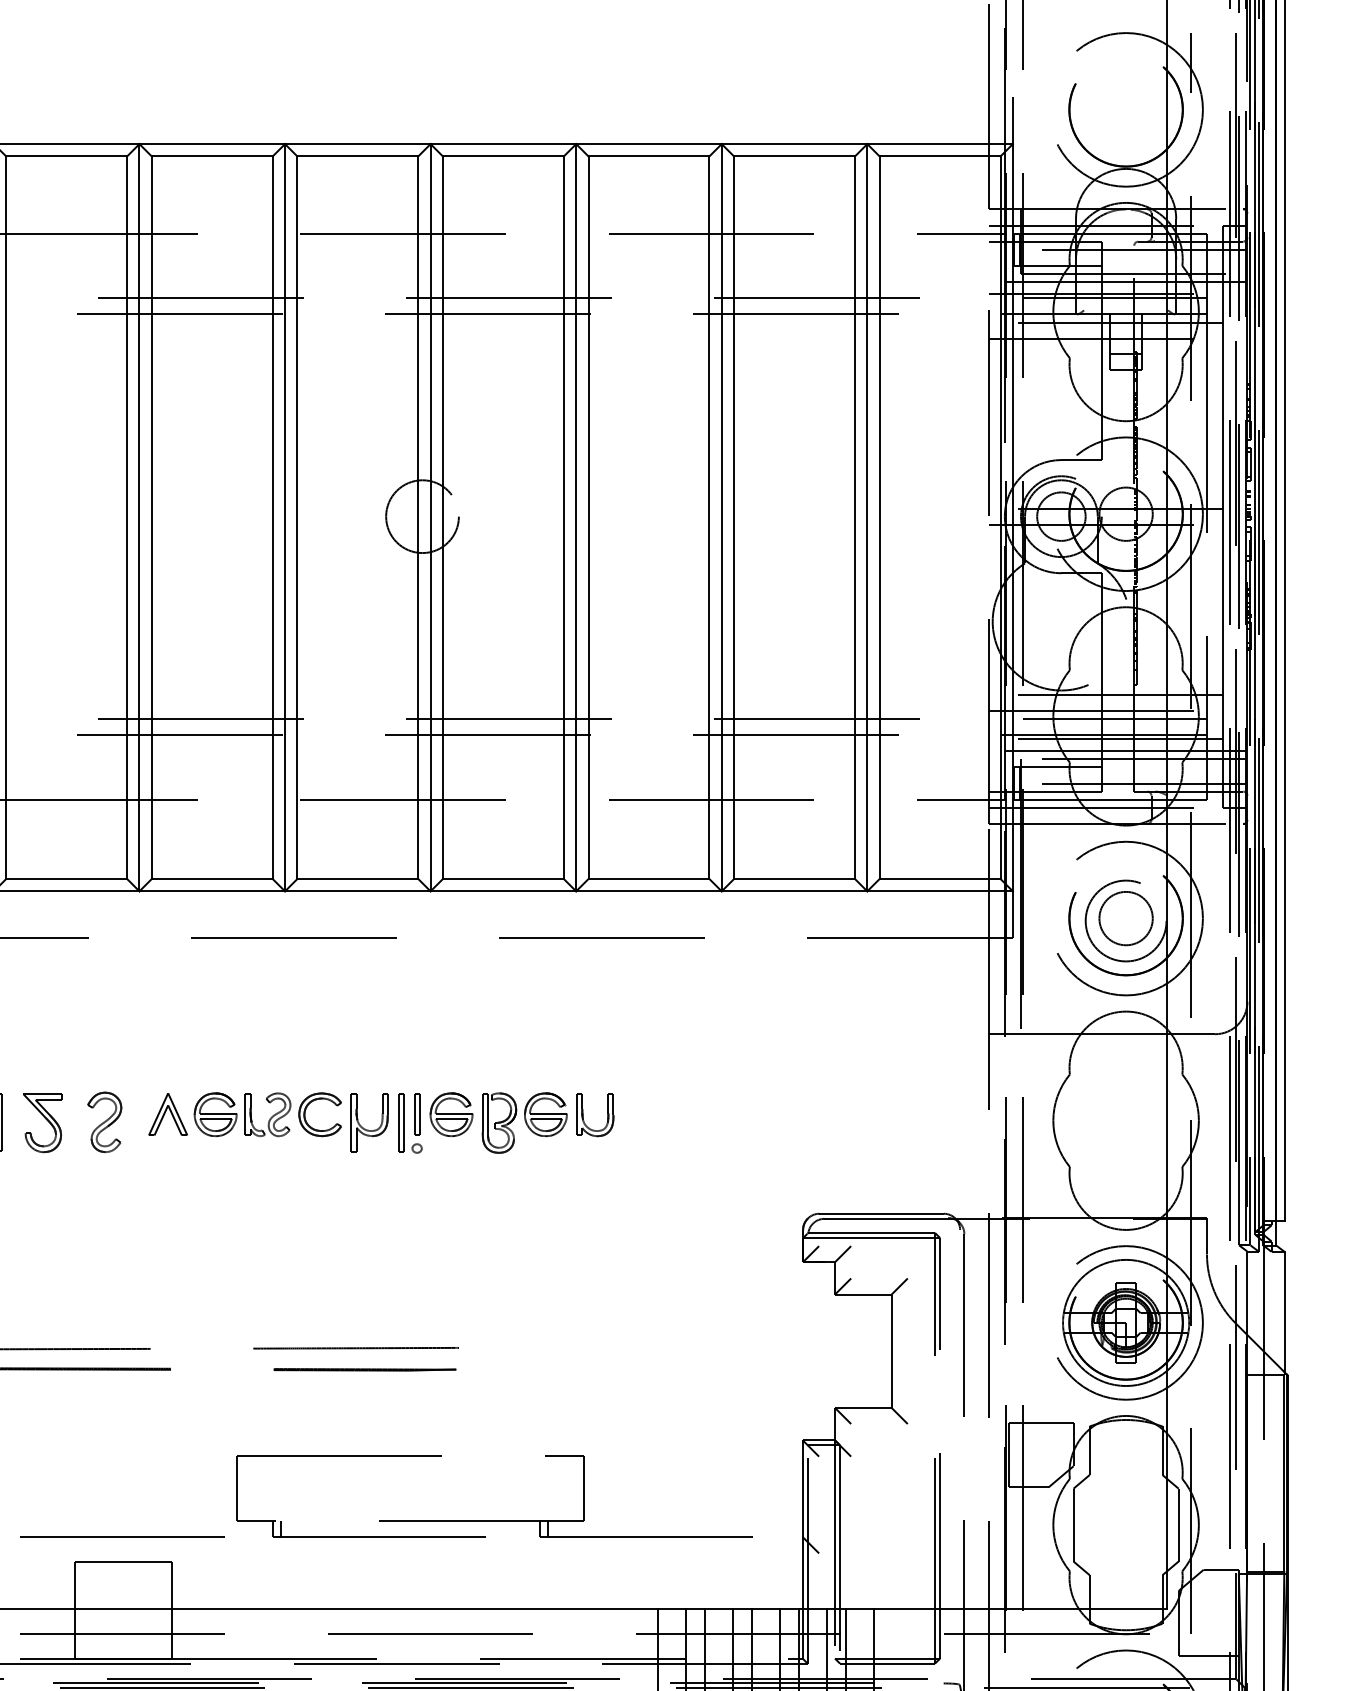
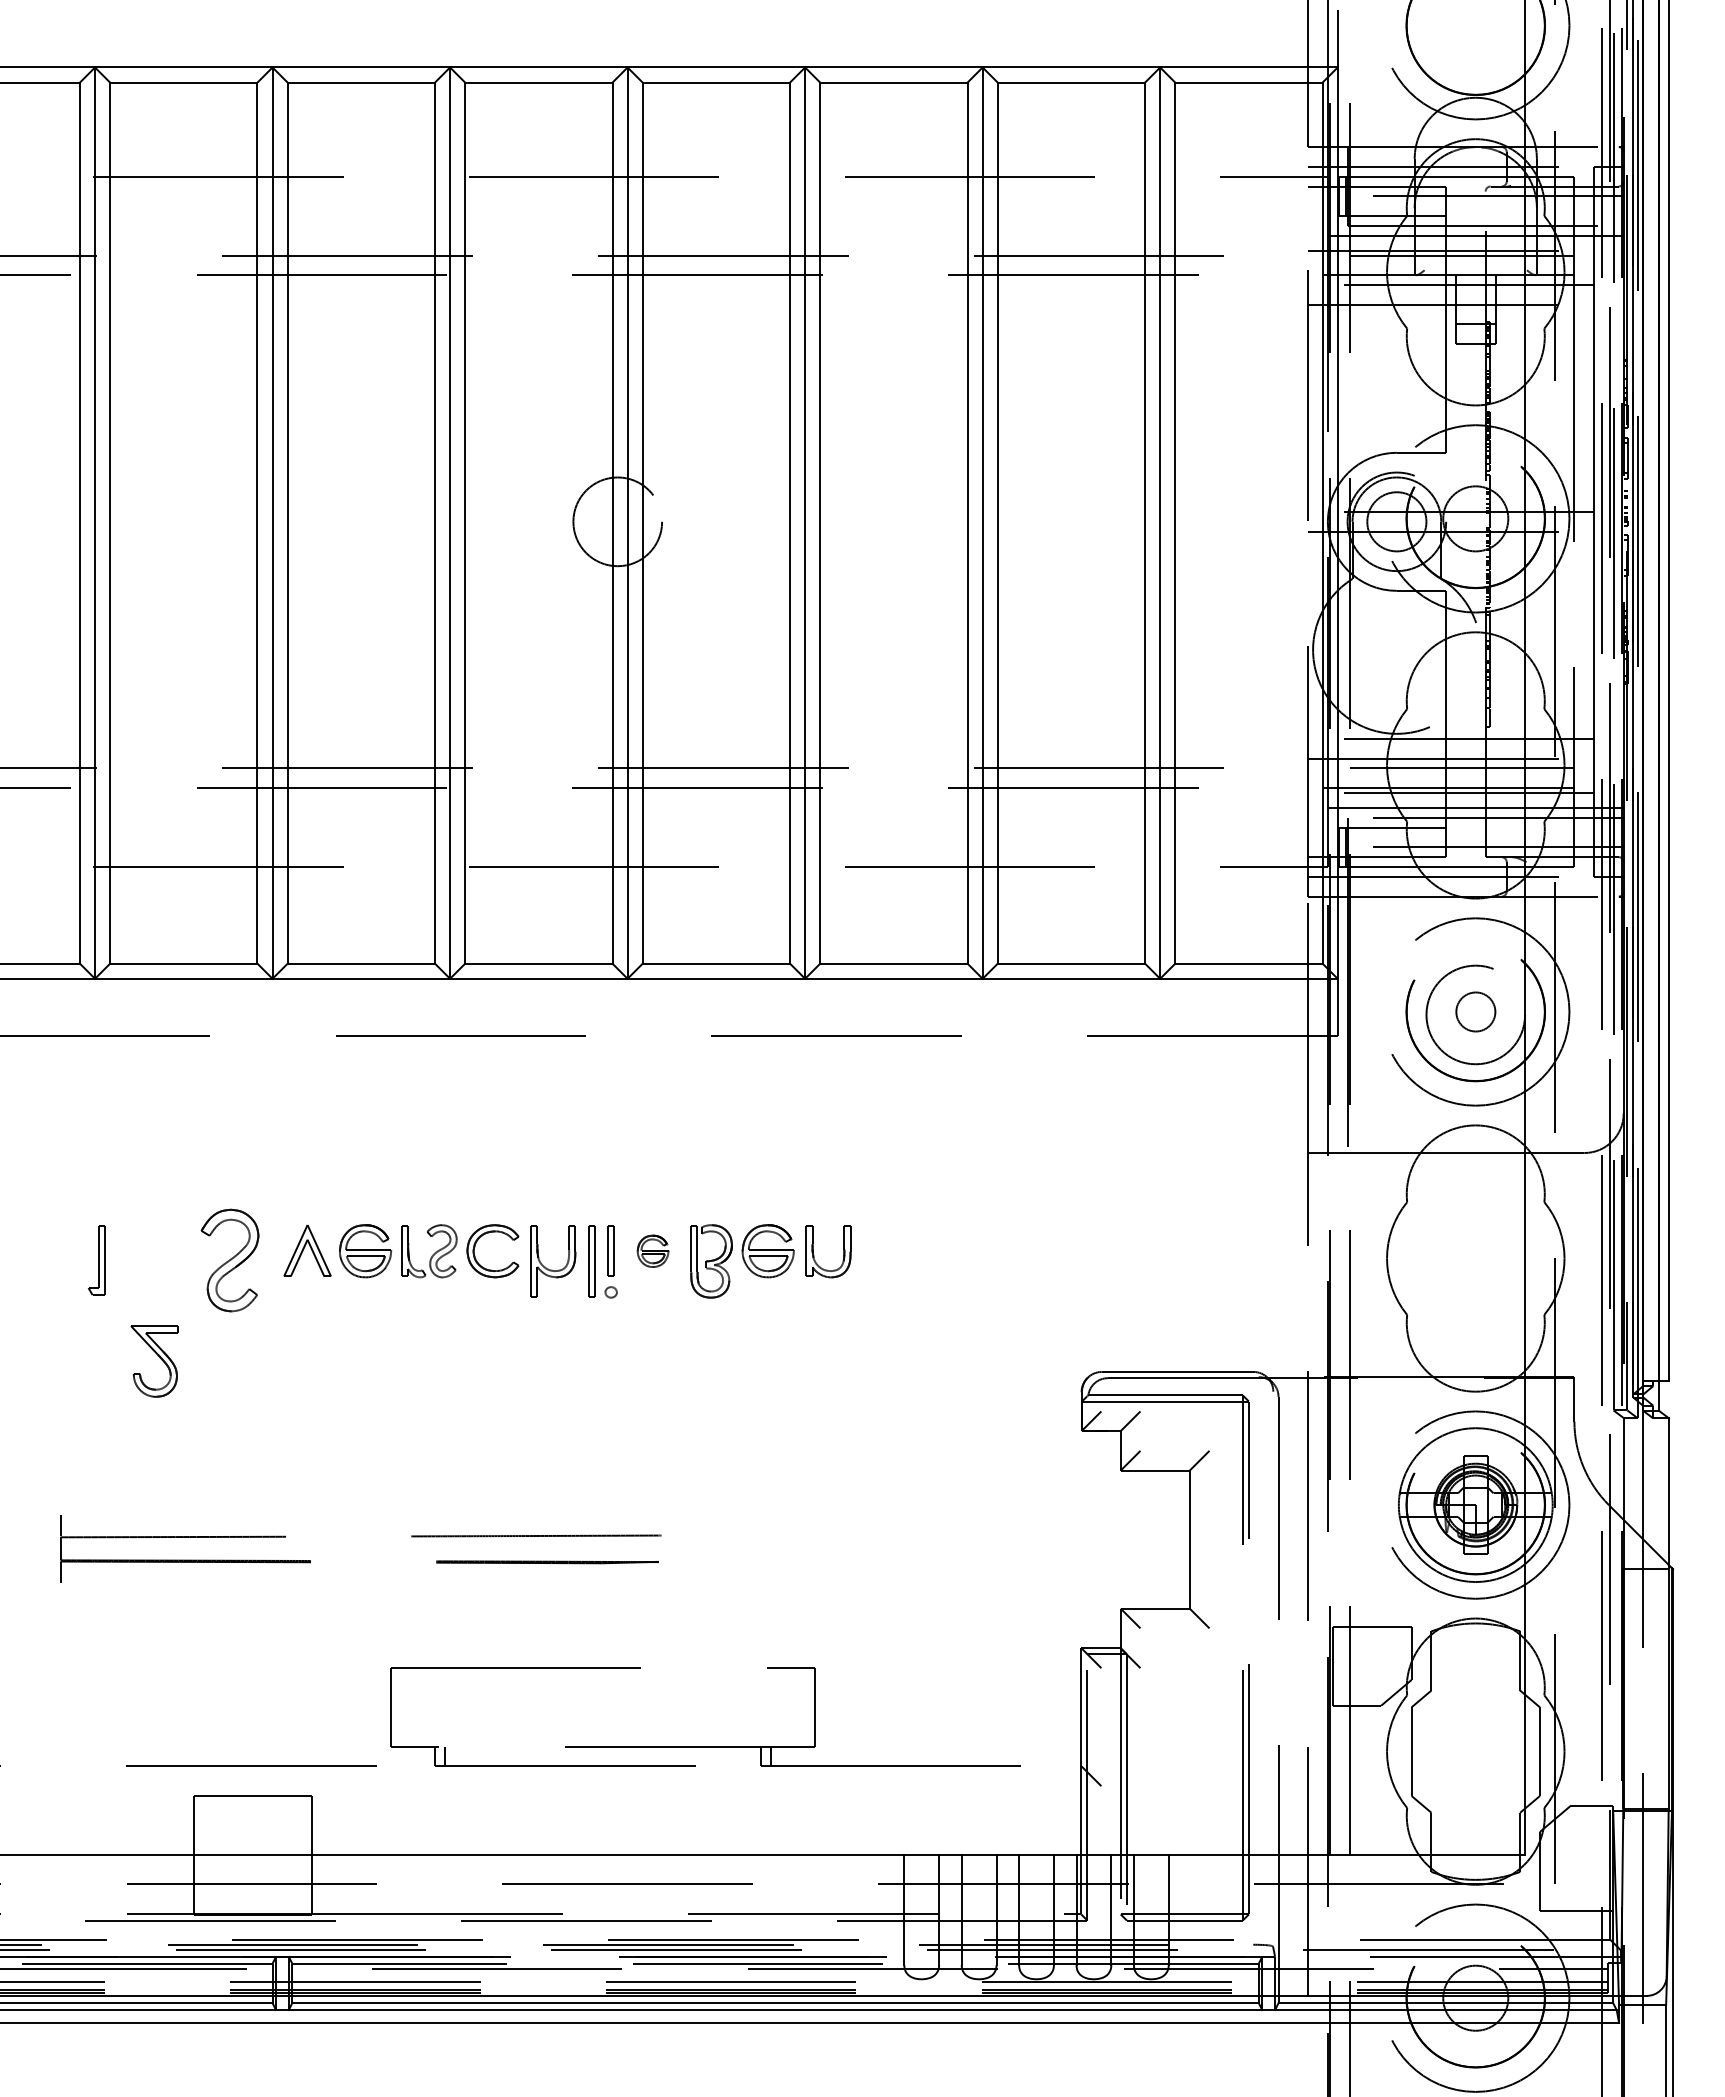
circle: (1125, 918) -> (1475, 1011), size x0.6
part: (451, 1114) -> (652, 1251), size x0.6
part: (47, 1121) -> (160, 1359), moved
part: (104, 1122) -> (230, 1260), size x1.4

